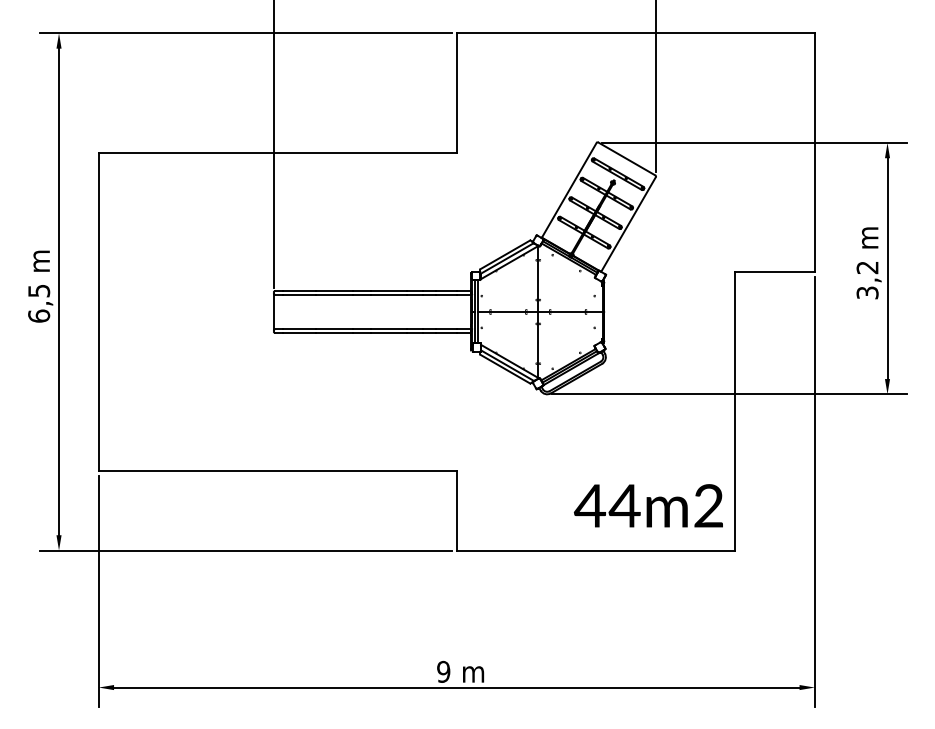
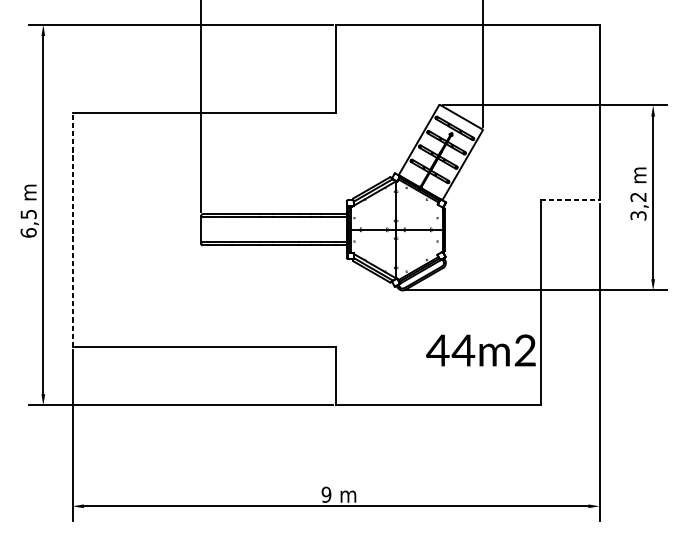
line: (775, 272) -> (570, 200), solid -> dashed
line: (98, 311) -> (72, 229), solid -> dashed
text: (647, 505) -> (480, 350), moved

